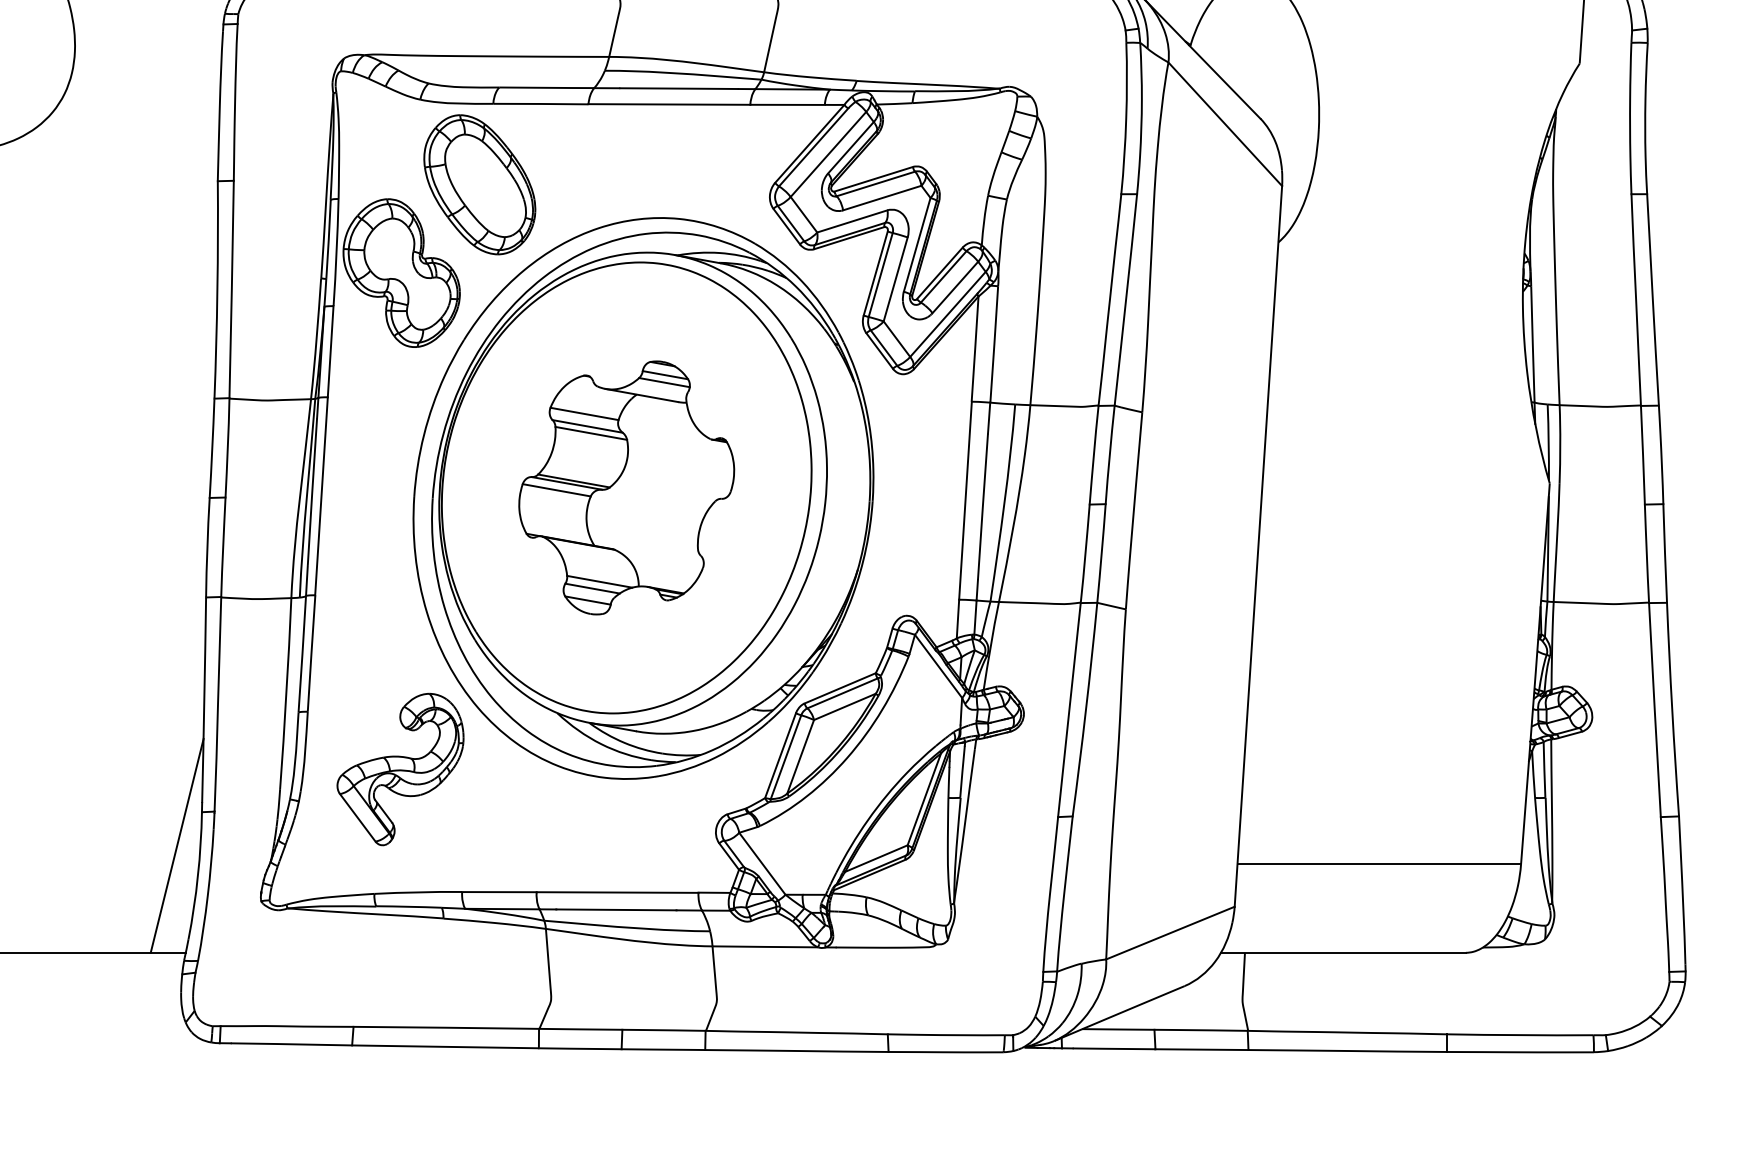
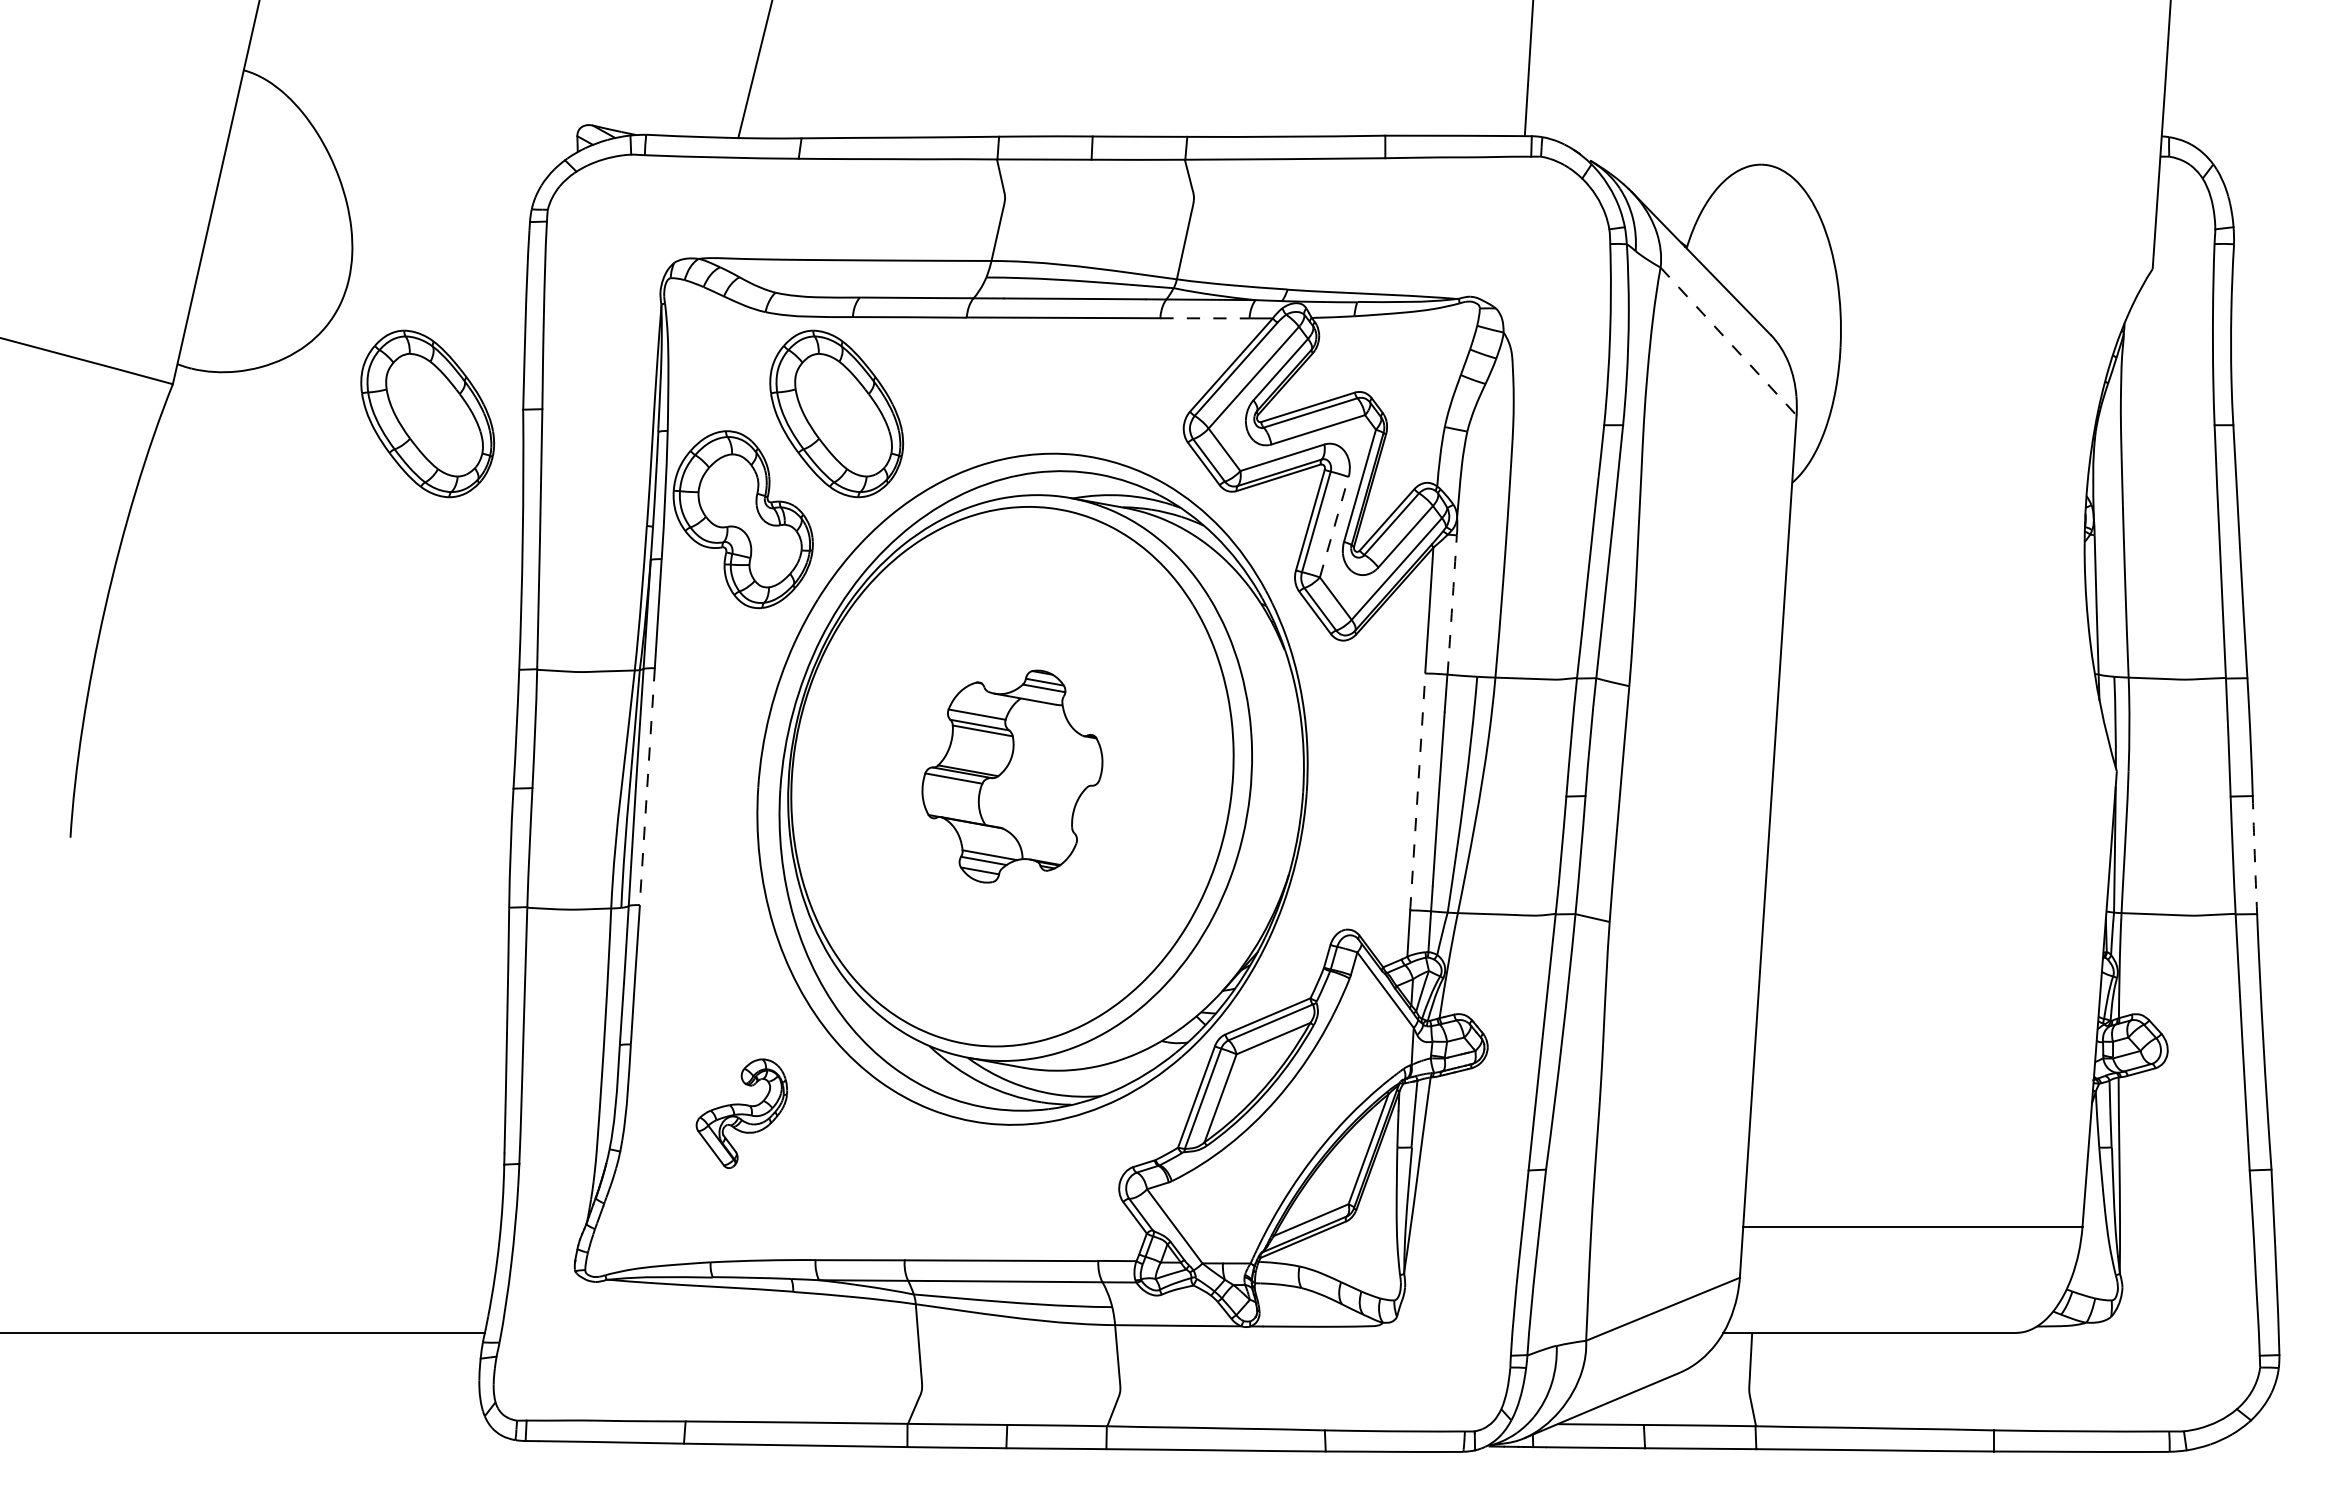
line: (787, 105) -> (1204, 318), solid -> dashed
line: (1225, 124) -> (1728, 341), solid -> dashed
part: (137, 184) -> (427, 413), added
line: (895, 278) -> (1334, 526), solid -> dashed
arc: (994, 344) -> (1452, 605), solid -> dashed
part: (626, 487) -> (1012, 776), size x0.7
line: (321, 496) -> (647, 786), solid -> dashed
line: (965, 500) -> (1417, 791), solid -> dashed
arc: (1664, 553) -> (2254, 854), solid -> dashed
part: (400, 769) -> (741, 1113), size x0.6
line: (177, 845) -> (474, 1204), removed

